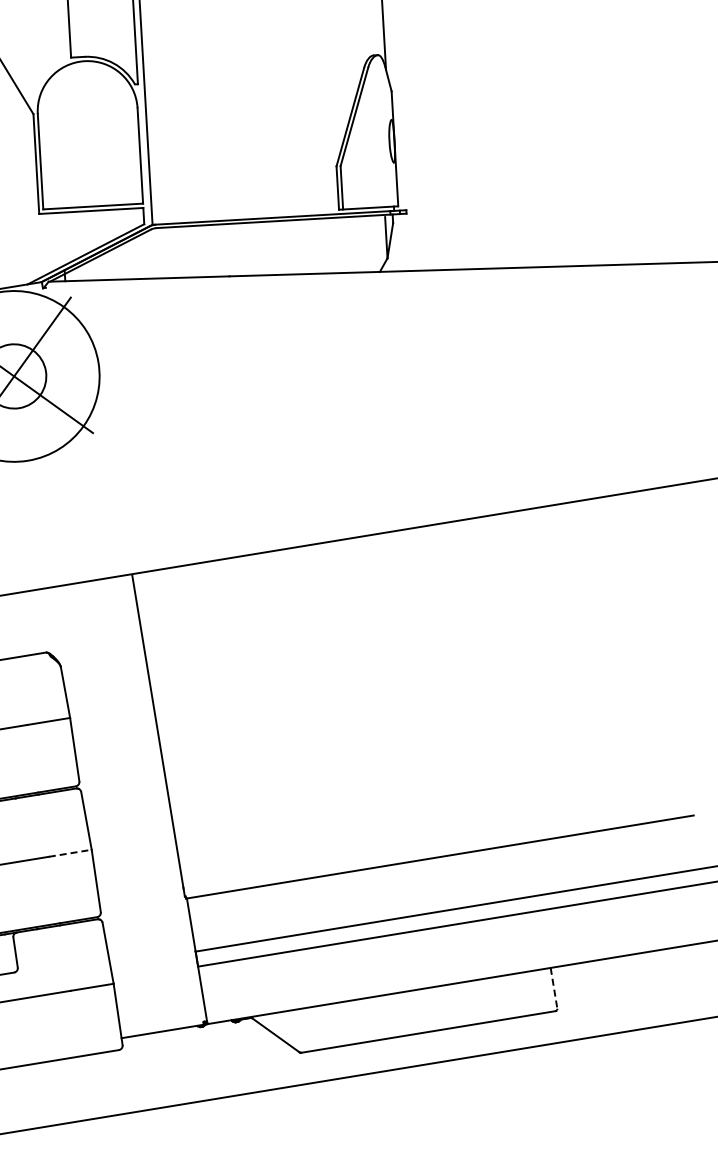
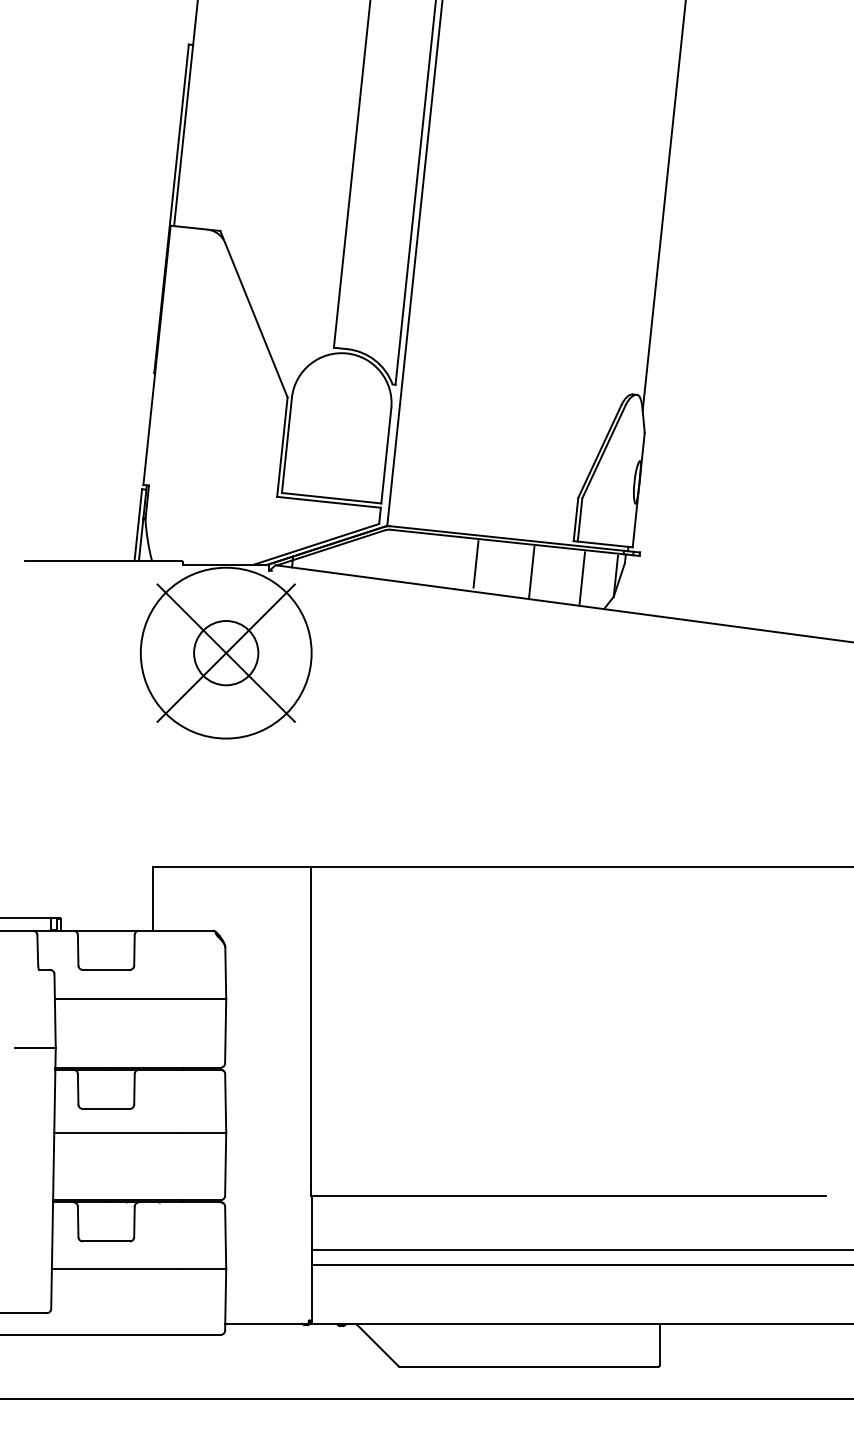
line: (353, 245) -> (582, 578), added
line: (245, 248) -> (475, 564), added
line: (302, 248) -> (531, 573), added
line: (70, 852) -> (204, 1132), dashed -> solid
line: (554, 988) -> (660, 1344), dashed -> solid

